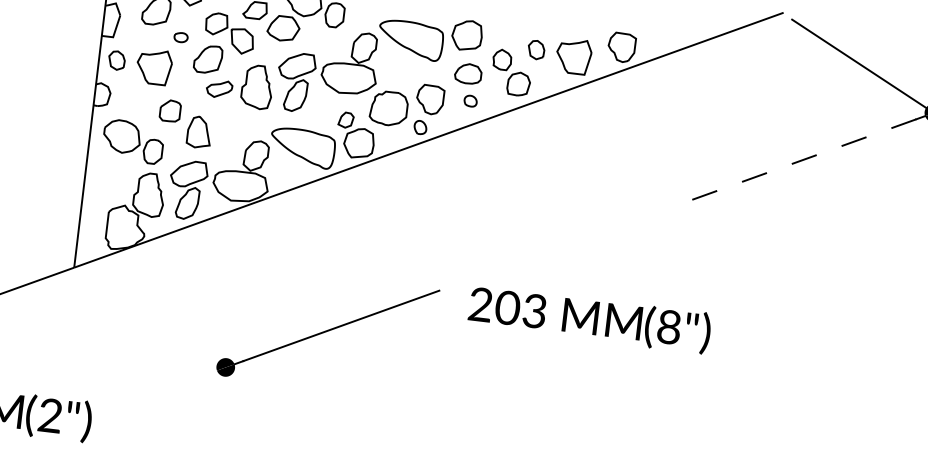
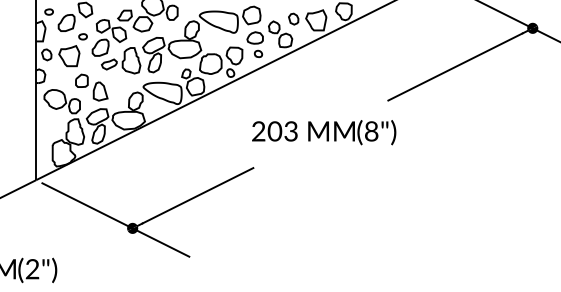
line: (797, 162) -> (455, 67), dashed -> solid
text: (590, 319) -> (324, 132), moved
line: (198, 349) -> (115, 219), added

